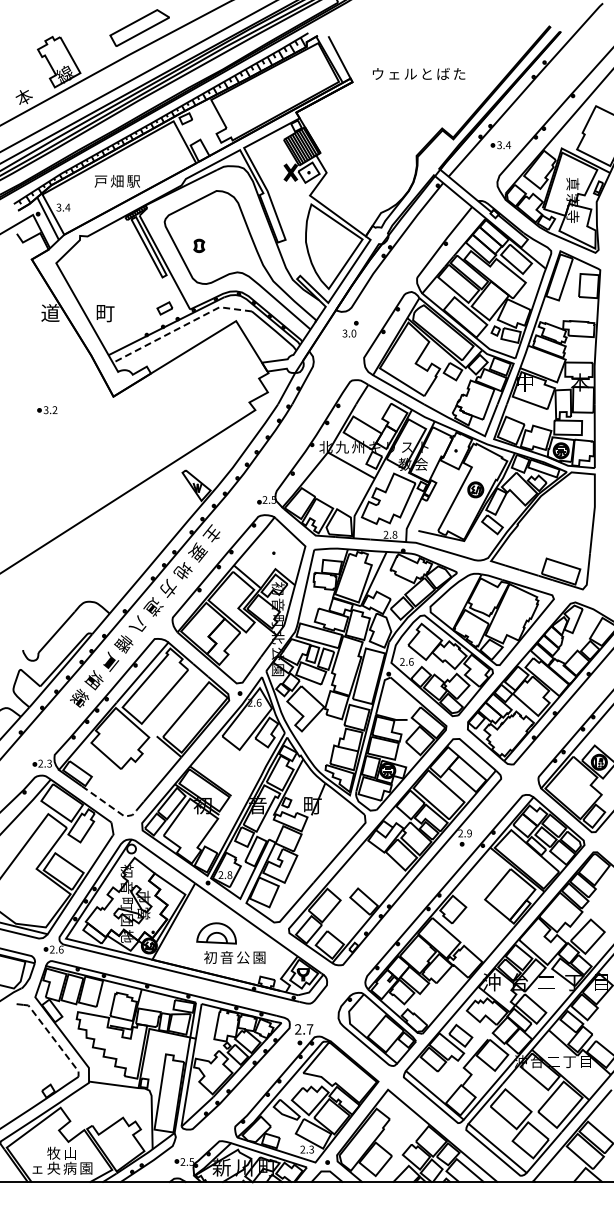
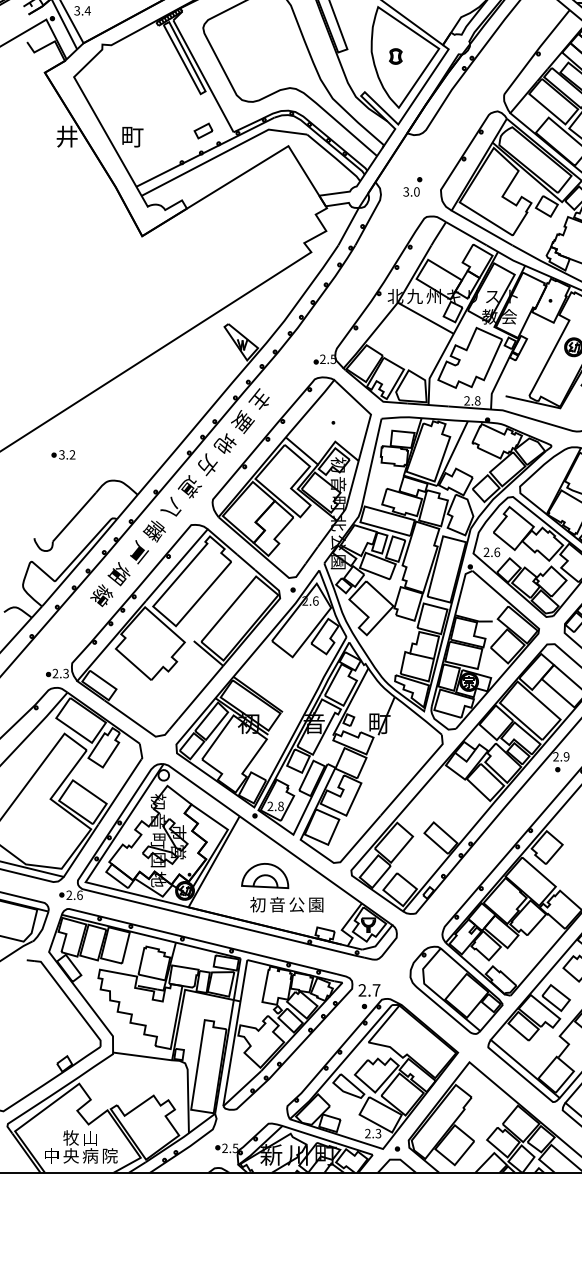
part: (199, 245) -> (396, 56), moved
text: (50, 313) -> (67, 137), 道 -> 井
line: (180, 327) -> (222, 153), dashed -> solid
part: (350, 329) -> (412, 187), moved
part: (47, 410) -> (63, 455), moved
line: (110, 806) -> (138, 724), dashed -> solid
line: (53, 1038) -> (70, 1001), dashed -> solid
text: (86, 1167) -> (110, 1154), 園 -> 院
text: (37, 1168) -> (51, 1156), ェ -> 中

